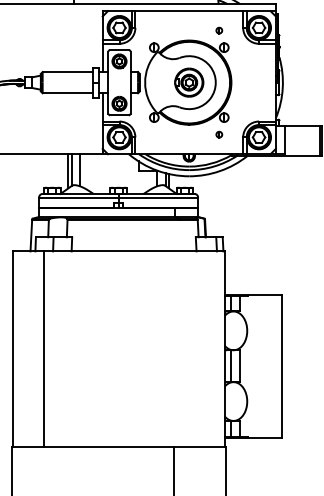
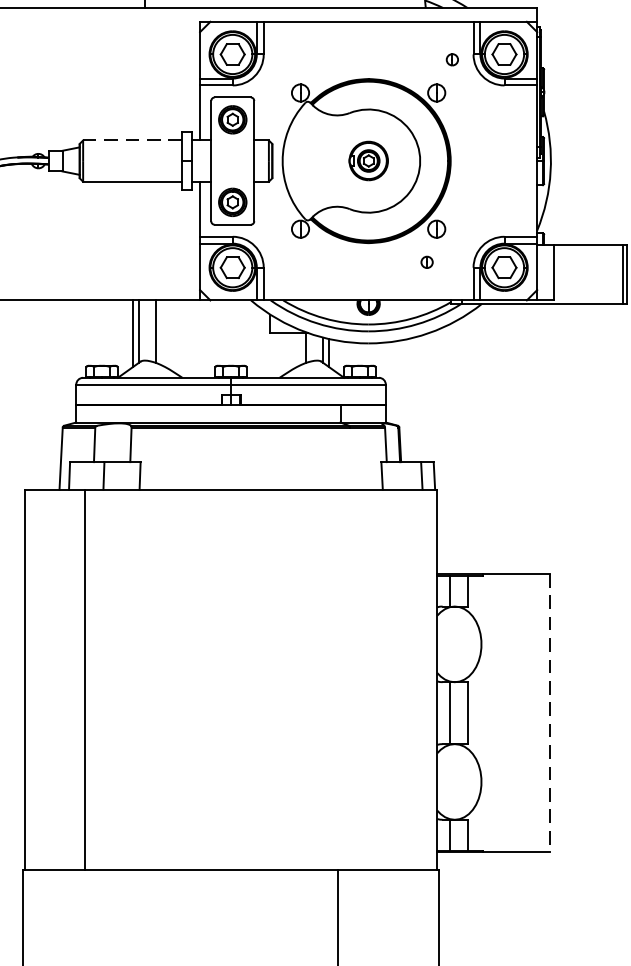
part: (219, 30) -> (452, 59), moved
line: (67, 72) -> (131, 141), solid -> dashed
part: (189, 82) -> (369, 160), size x0.7
line: (282, 366) -> (550, 713), solid -> dashed

